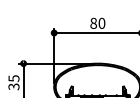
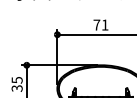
text: (97, 22) -> (100, 24), 80 -> 71

